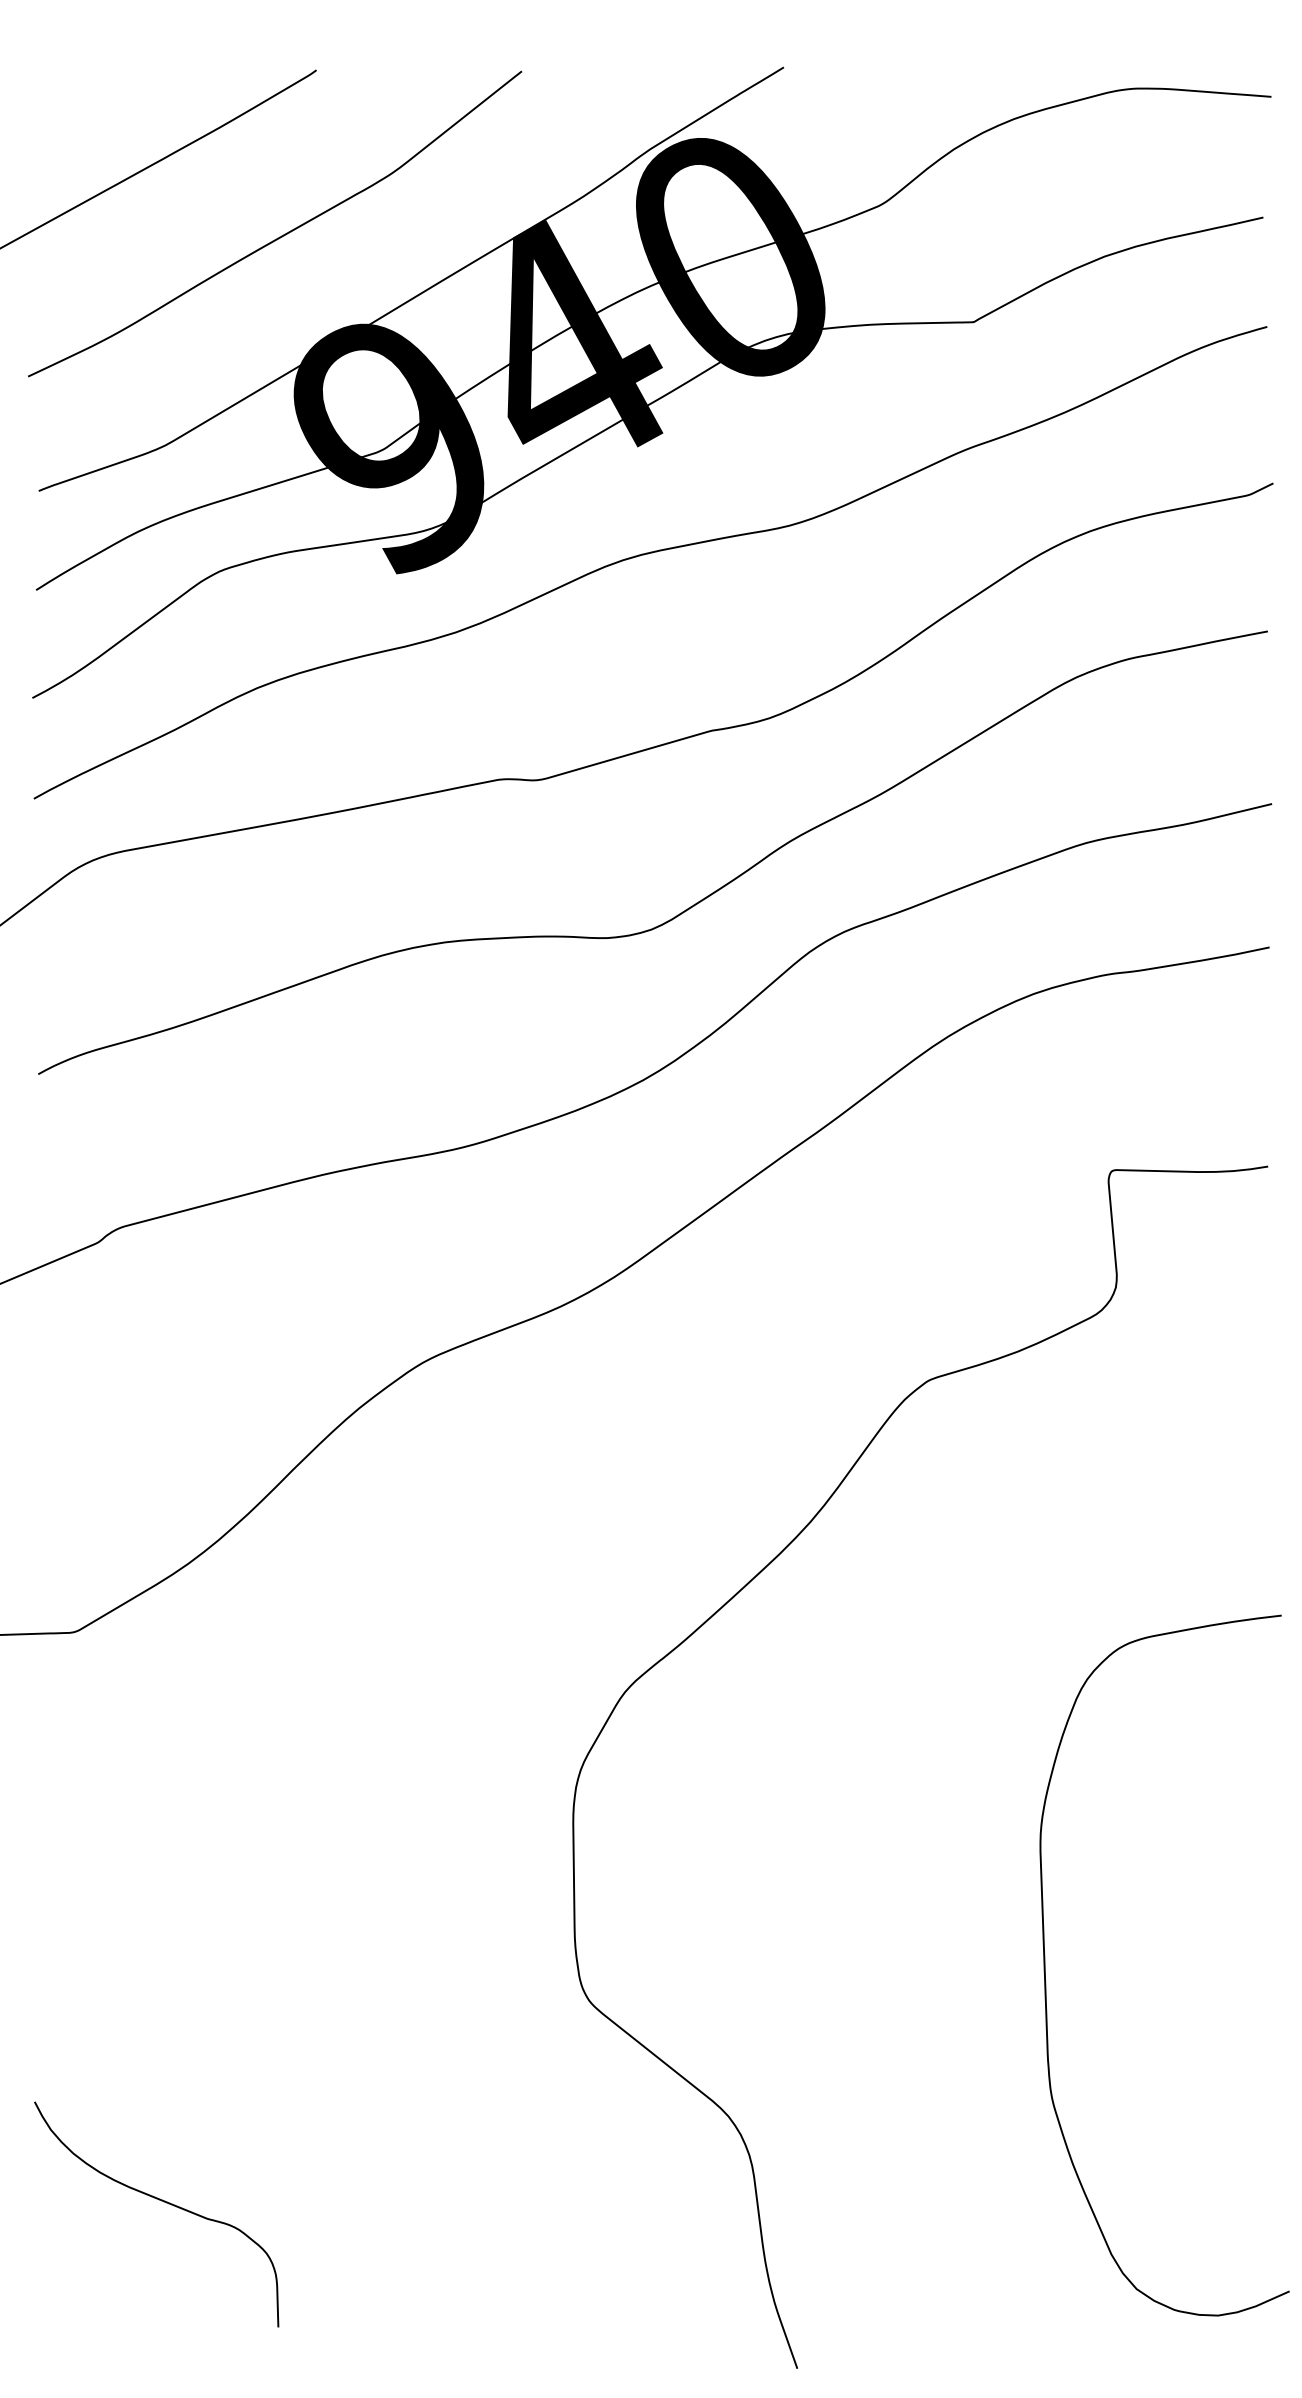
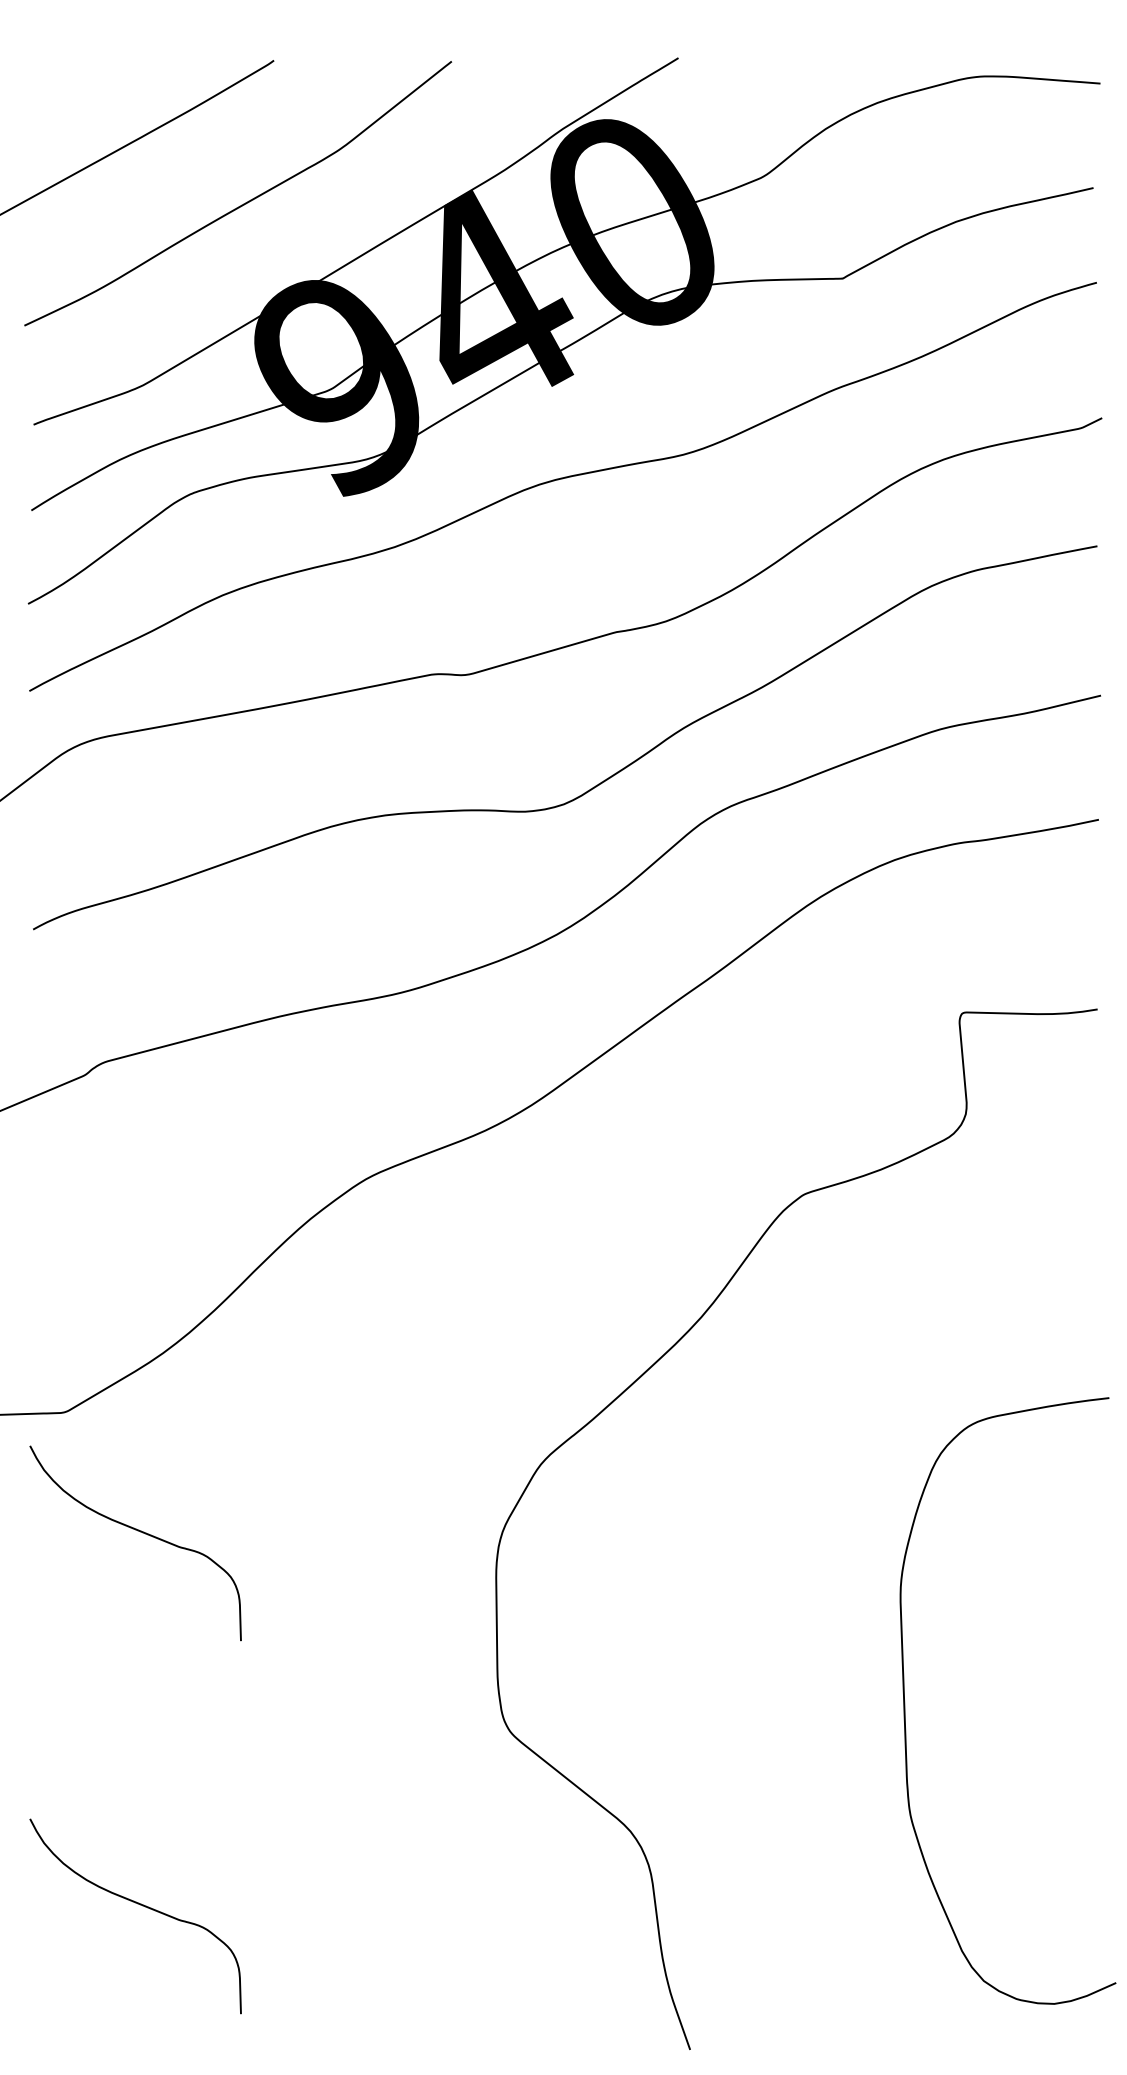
curve: (161, 1770) -> (139, 1532), added

